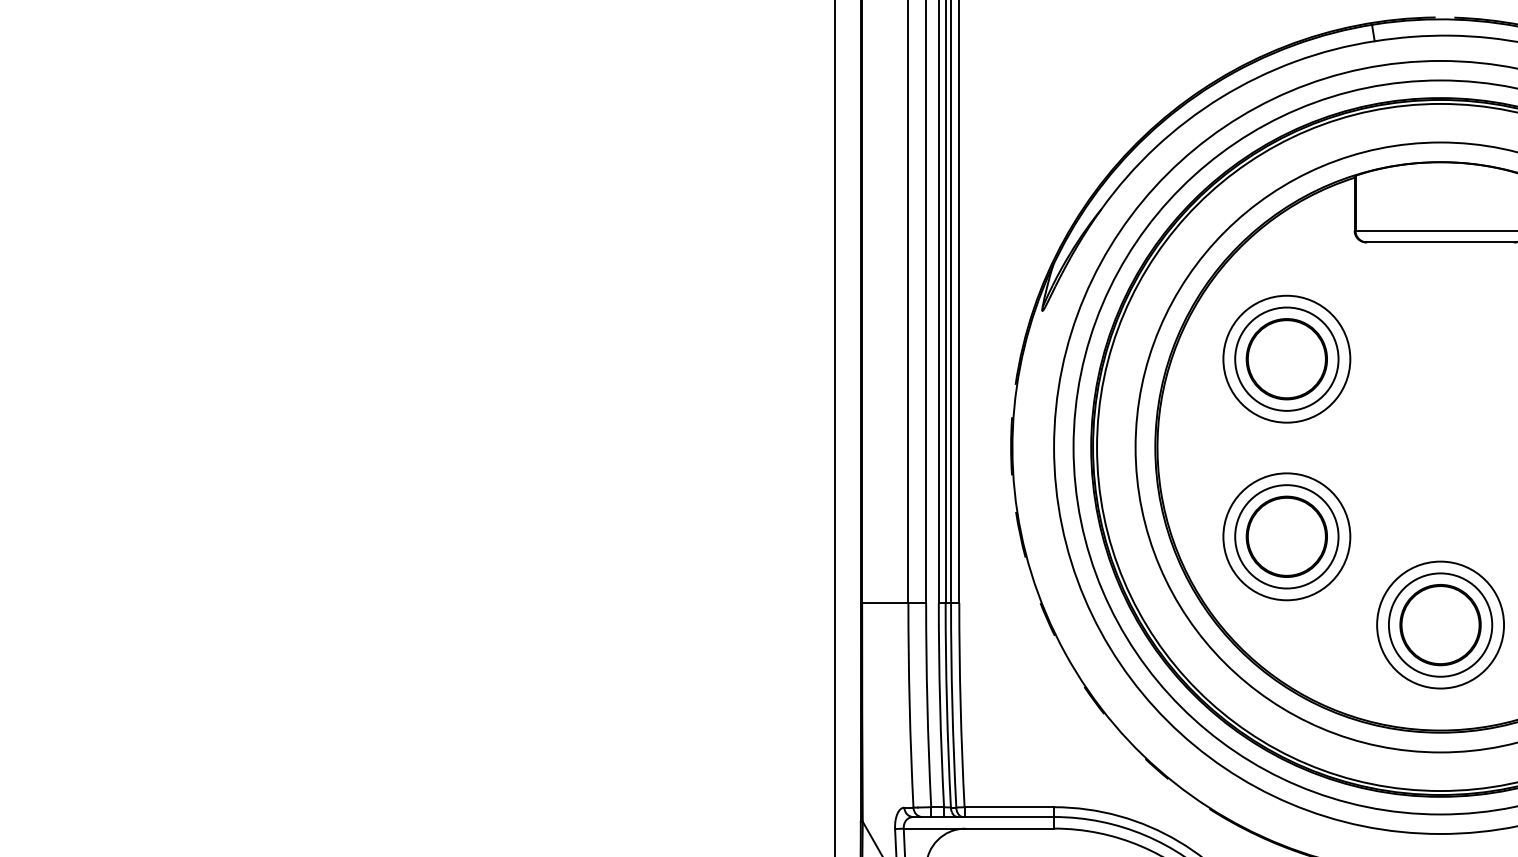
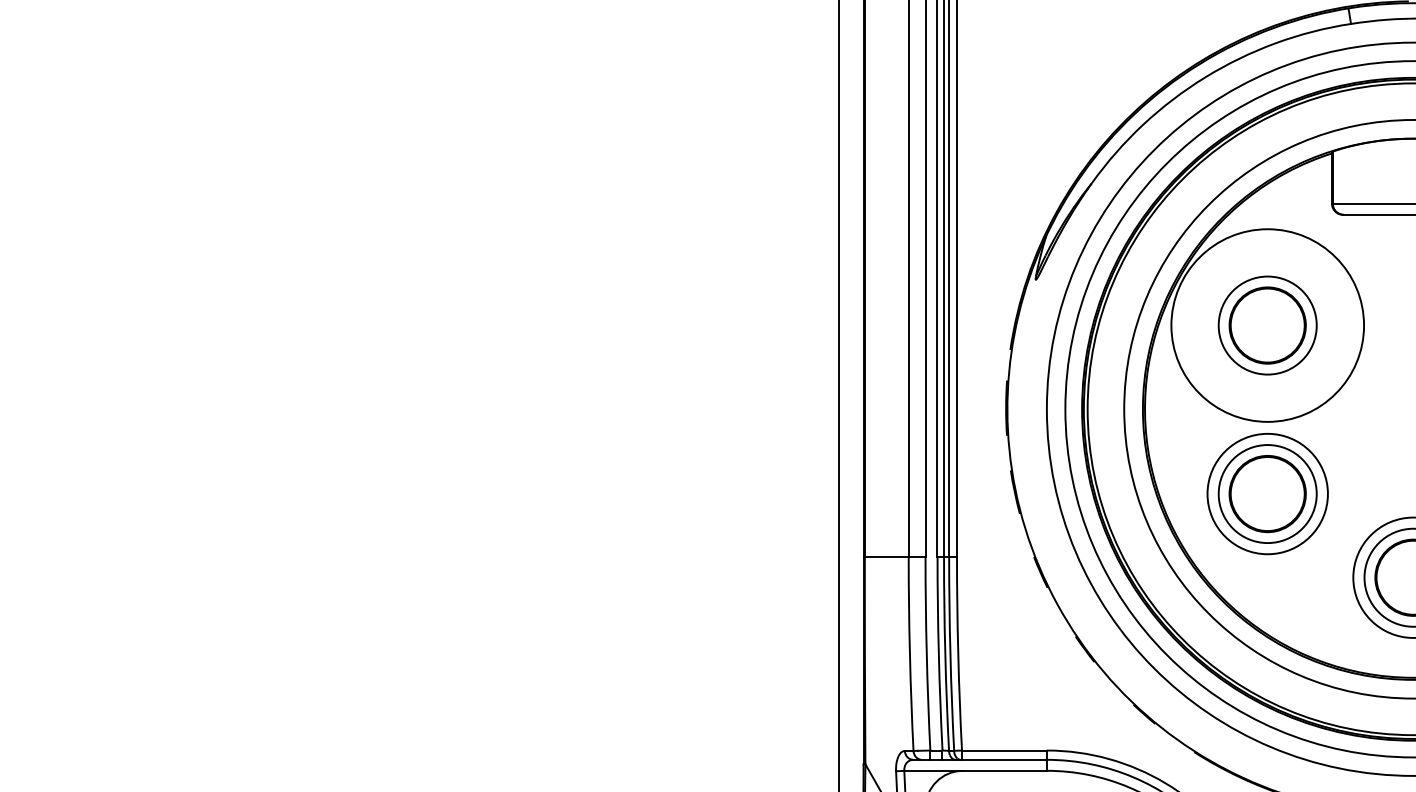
circle: (1286, 358) -> (1267, 324), size x1.6

